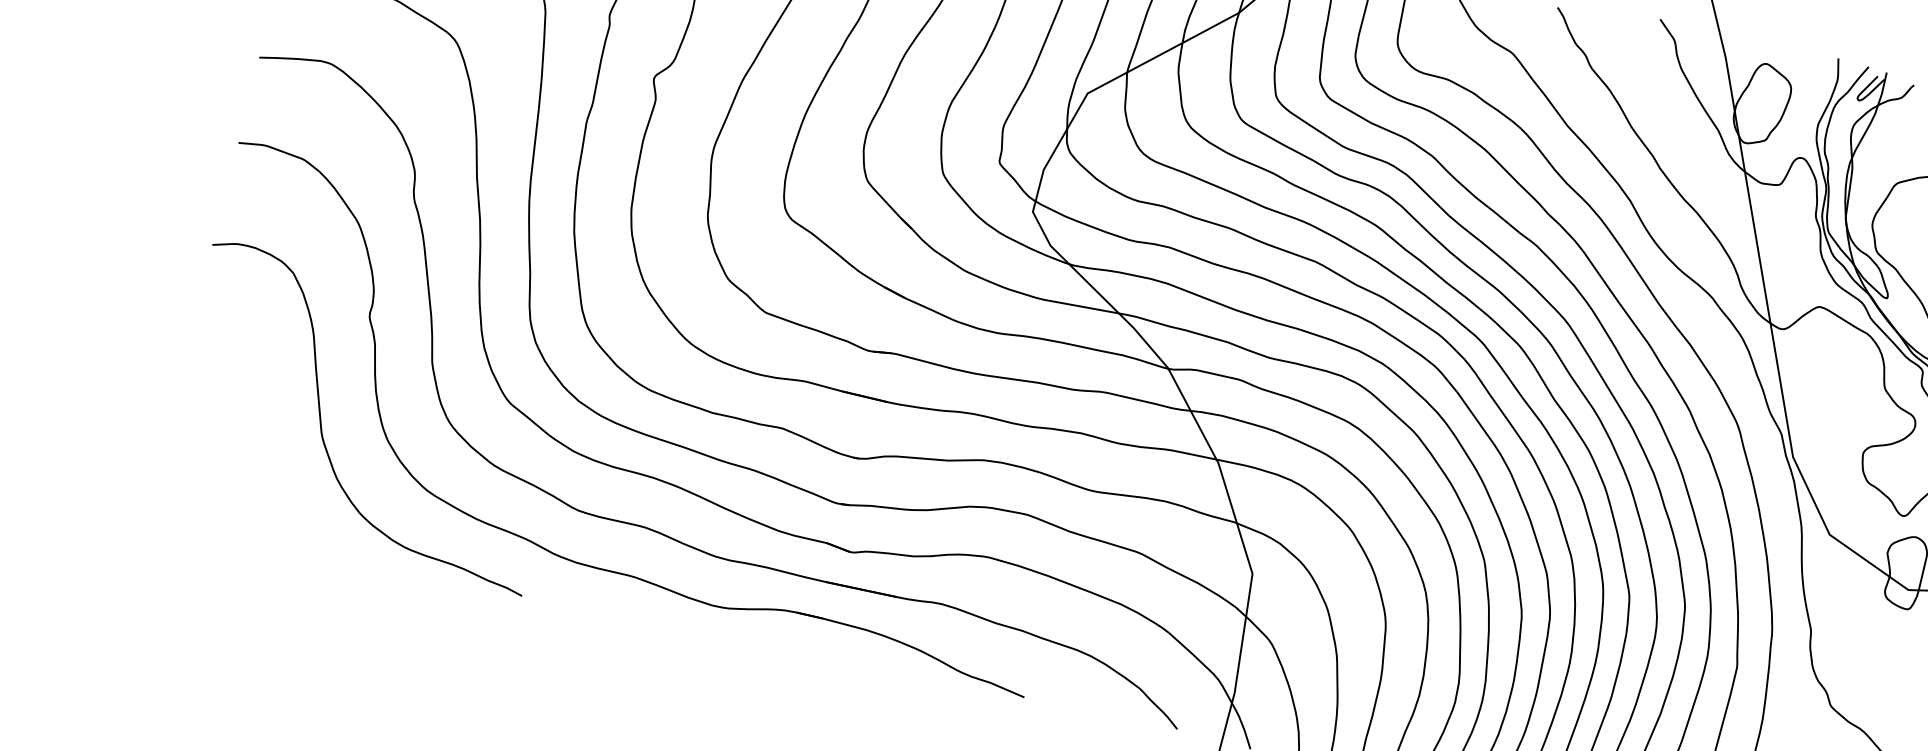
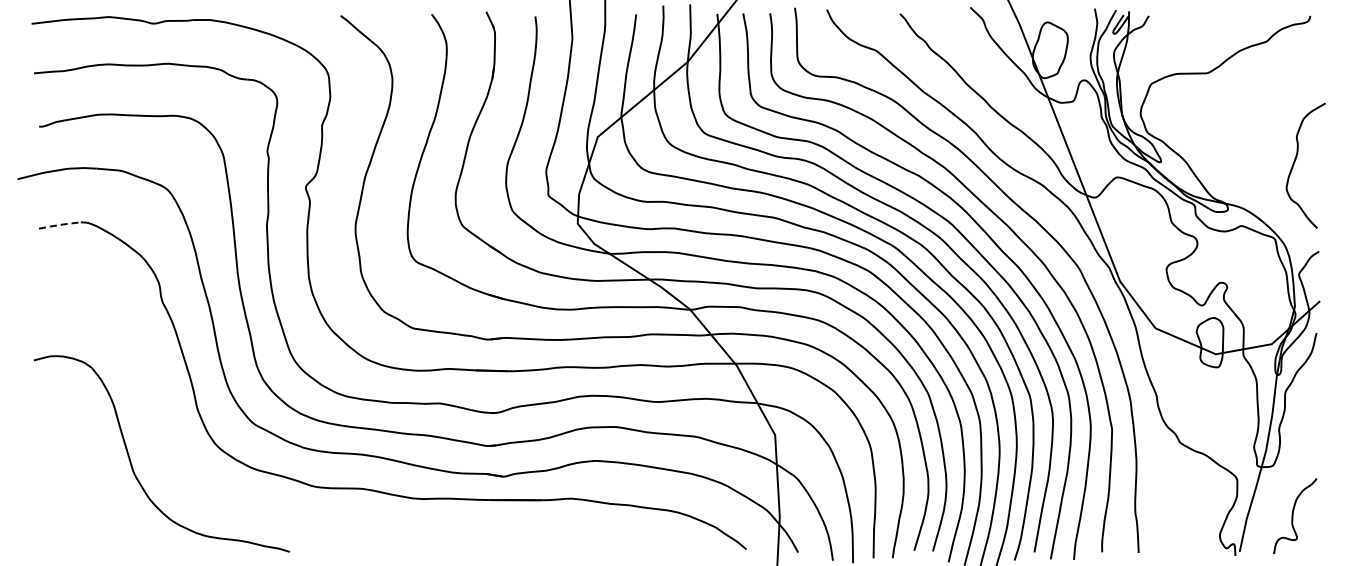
line: (290, 59) -> (60, 225), solid -> dashed
part: (597, 566) -> (336, 521), removed

